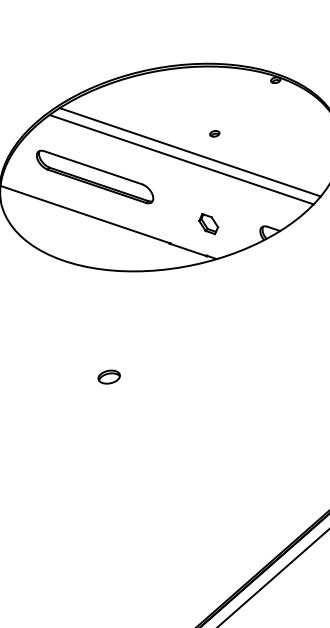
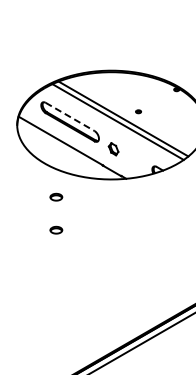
line: (94, 168) -> (70, 117), solid -> dashed
part: (208, 224) -> (113, 149), moved
part: (97, 316) -> (56, 196), added

